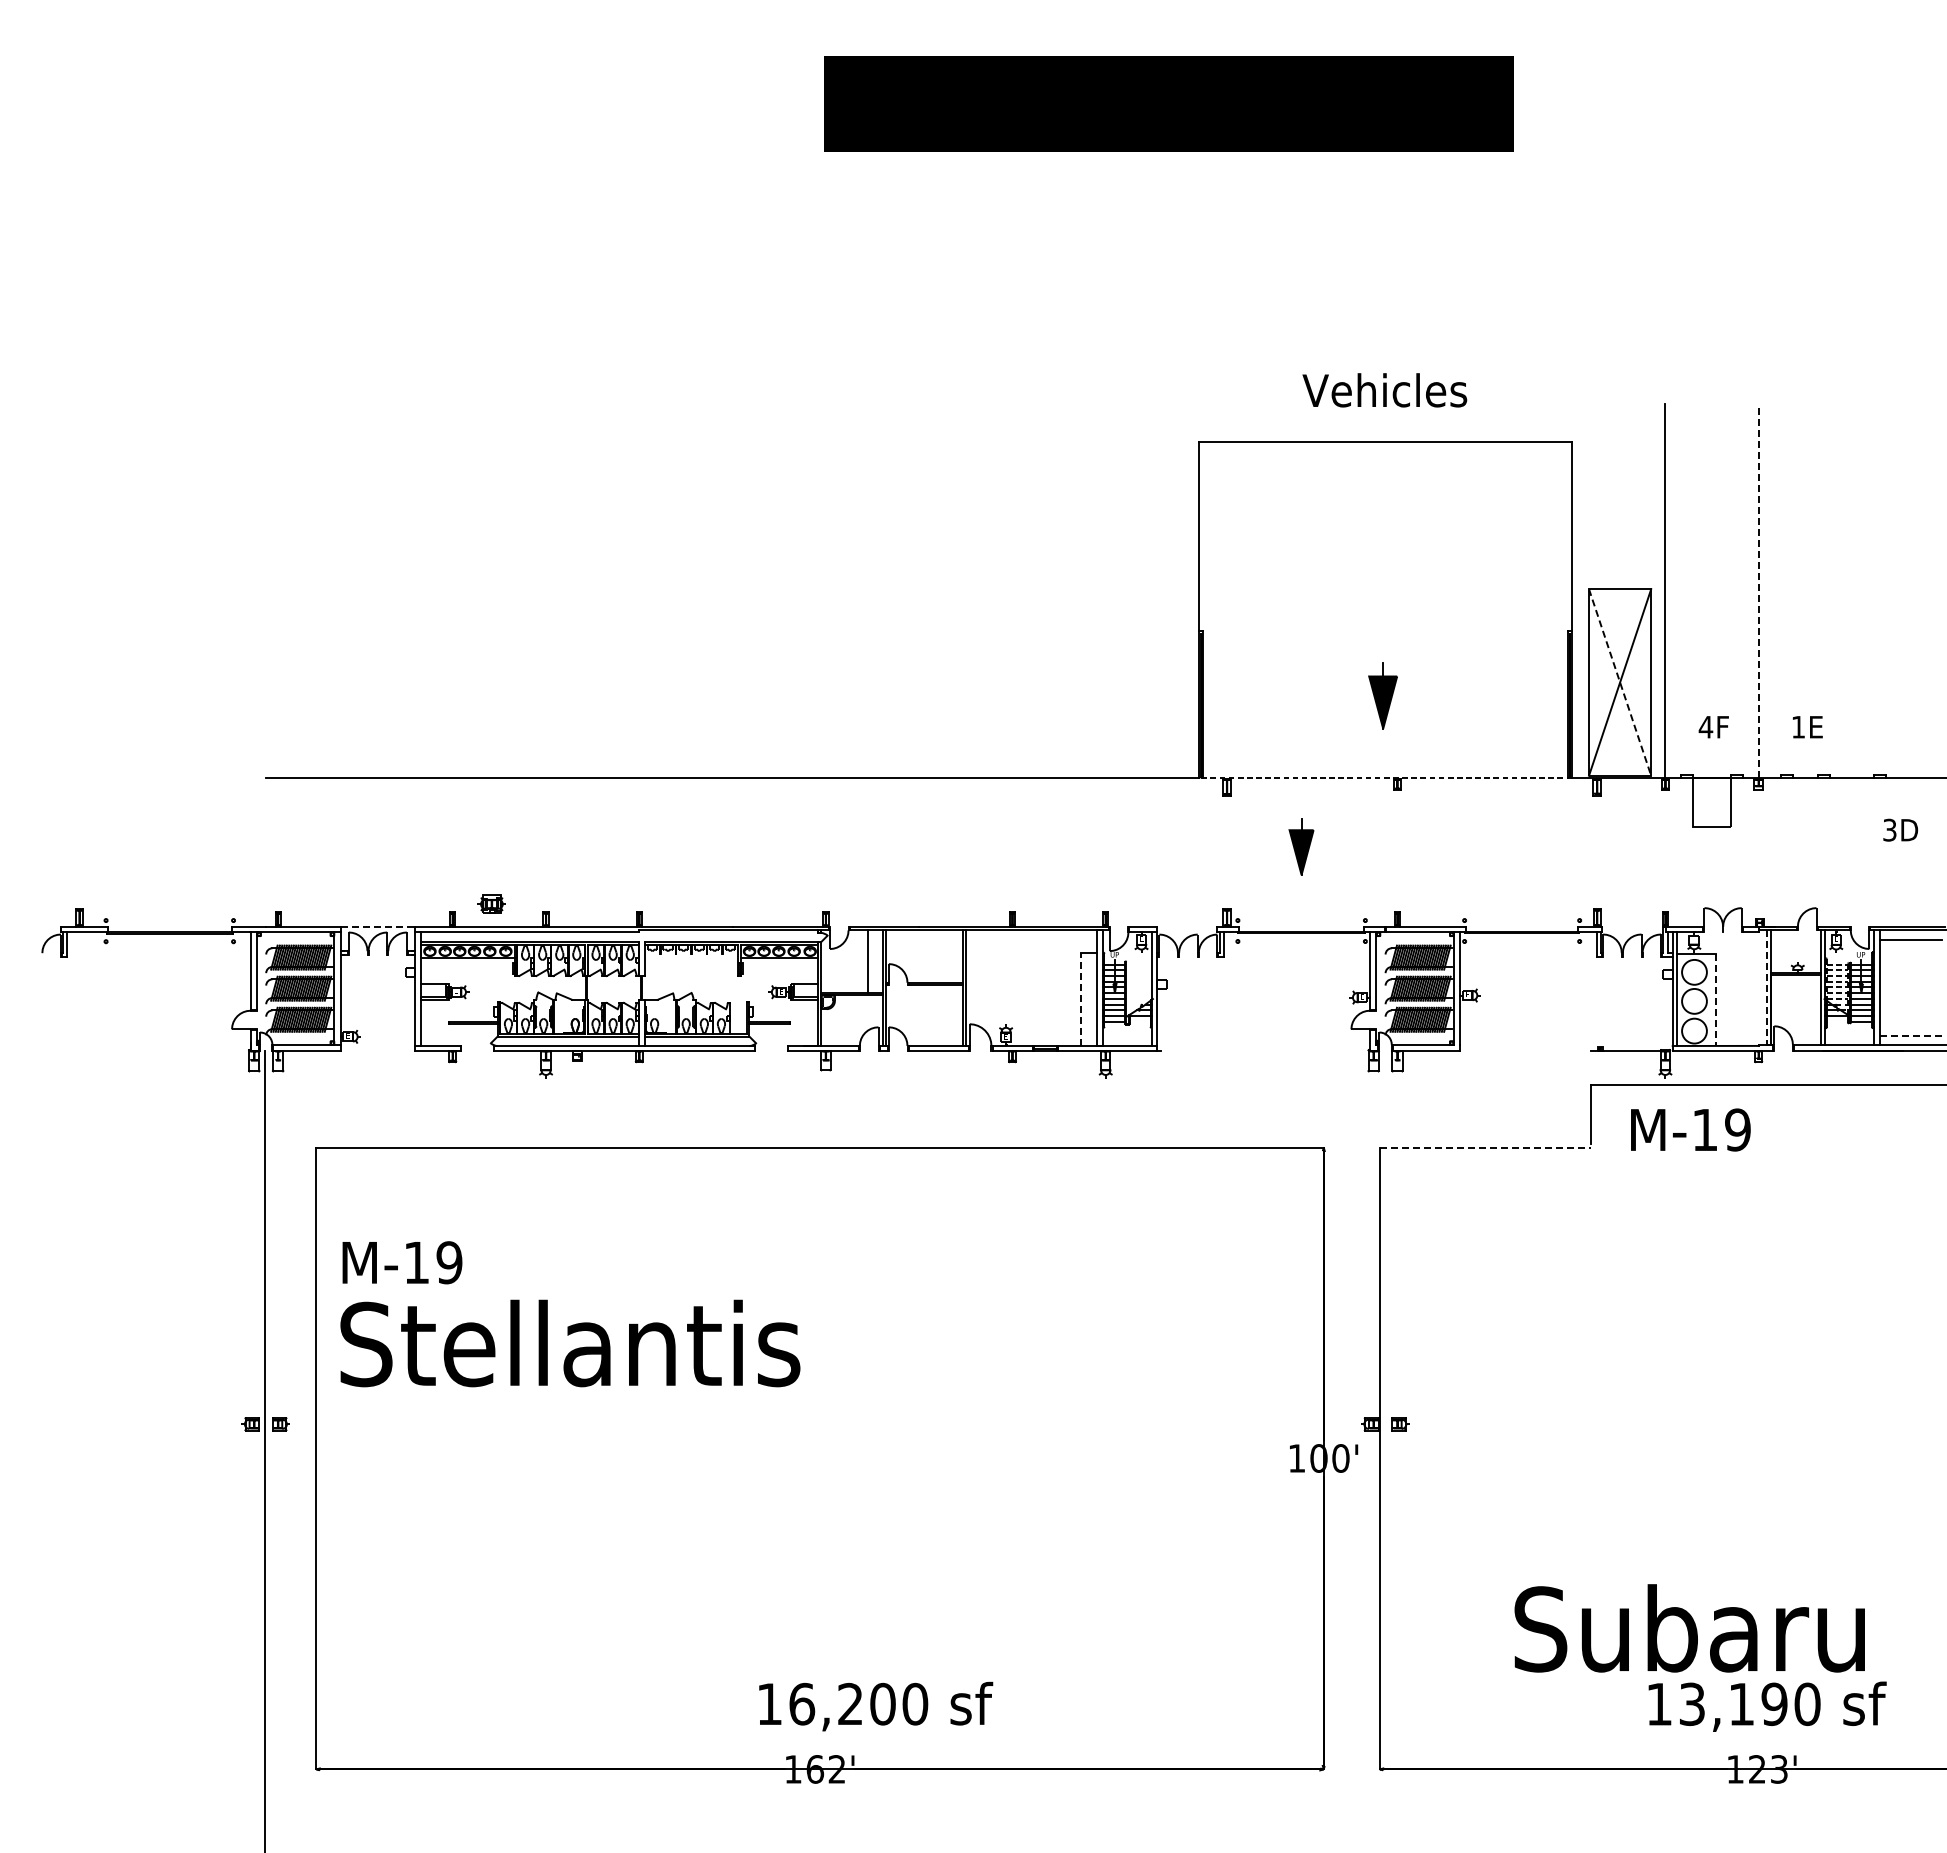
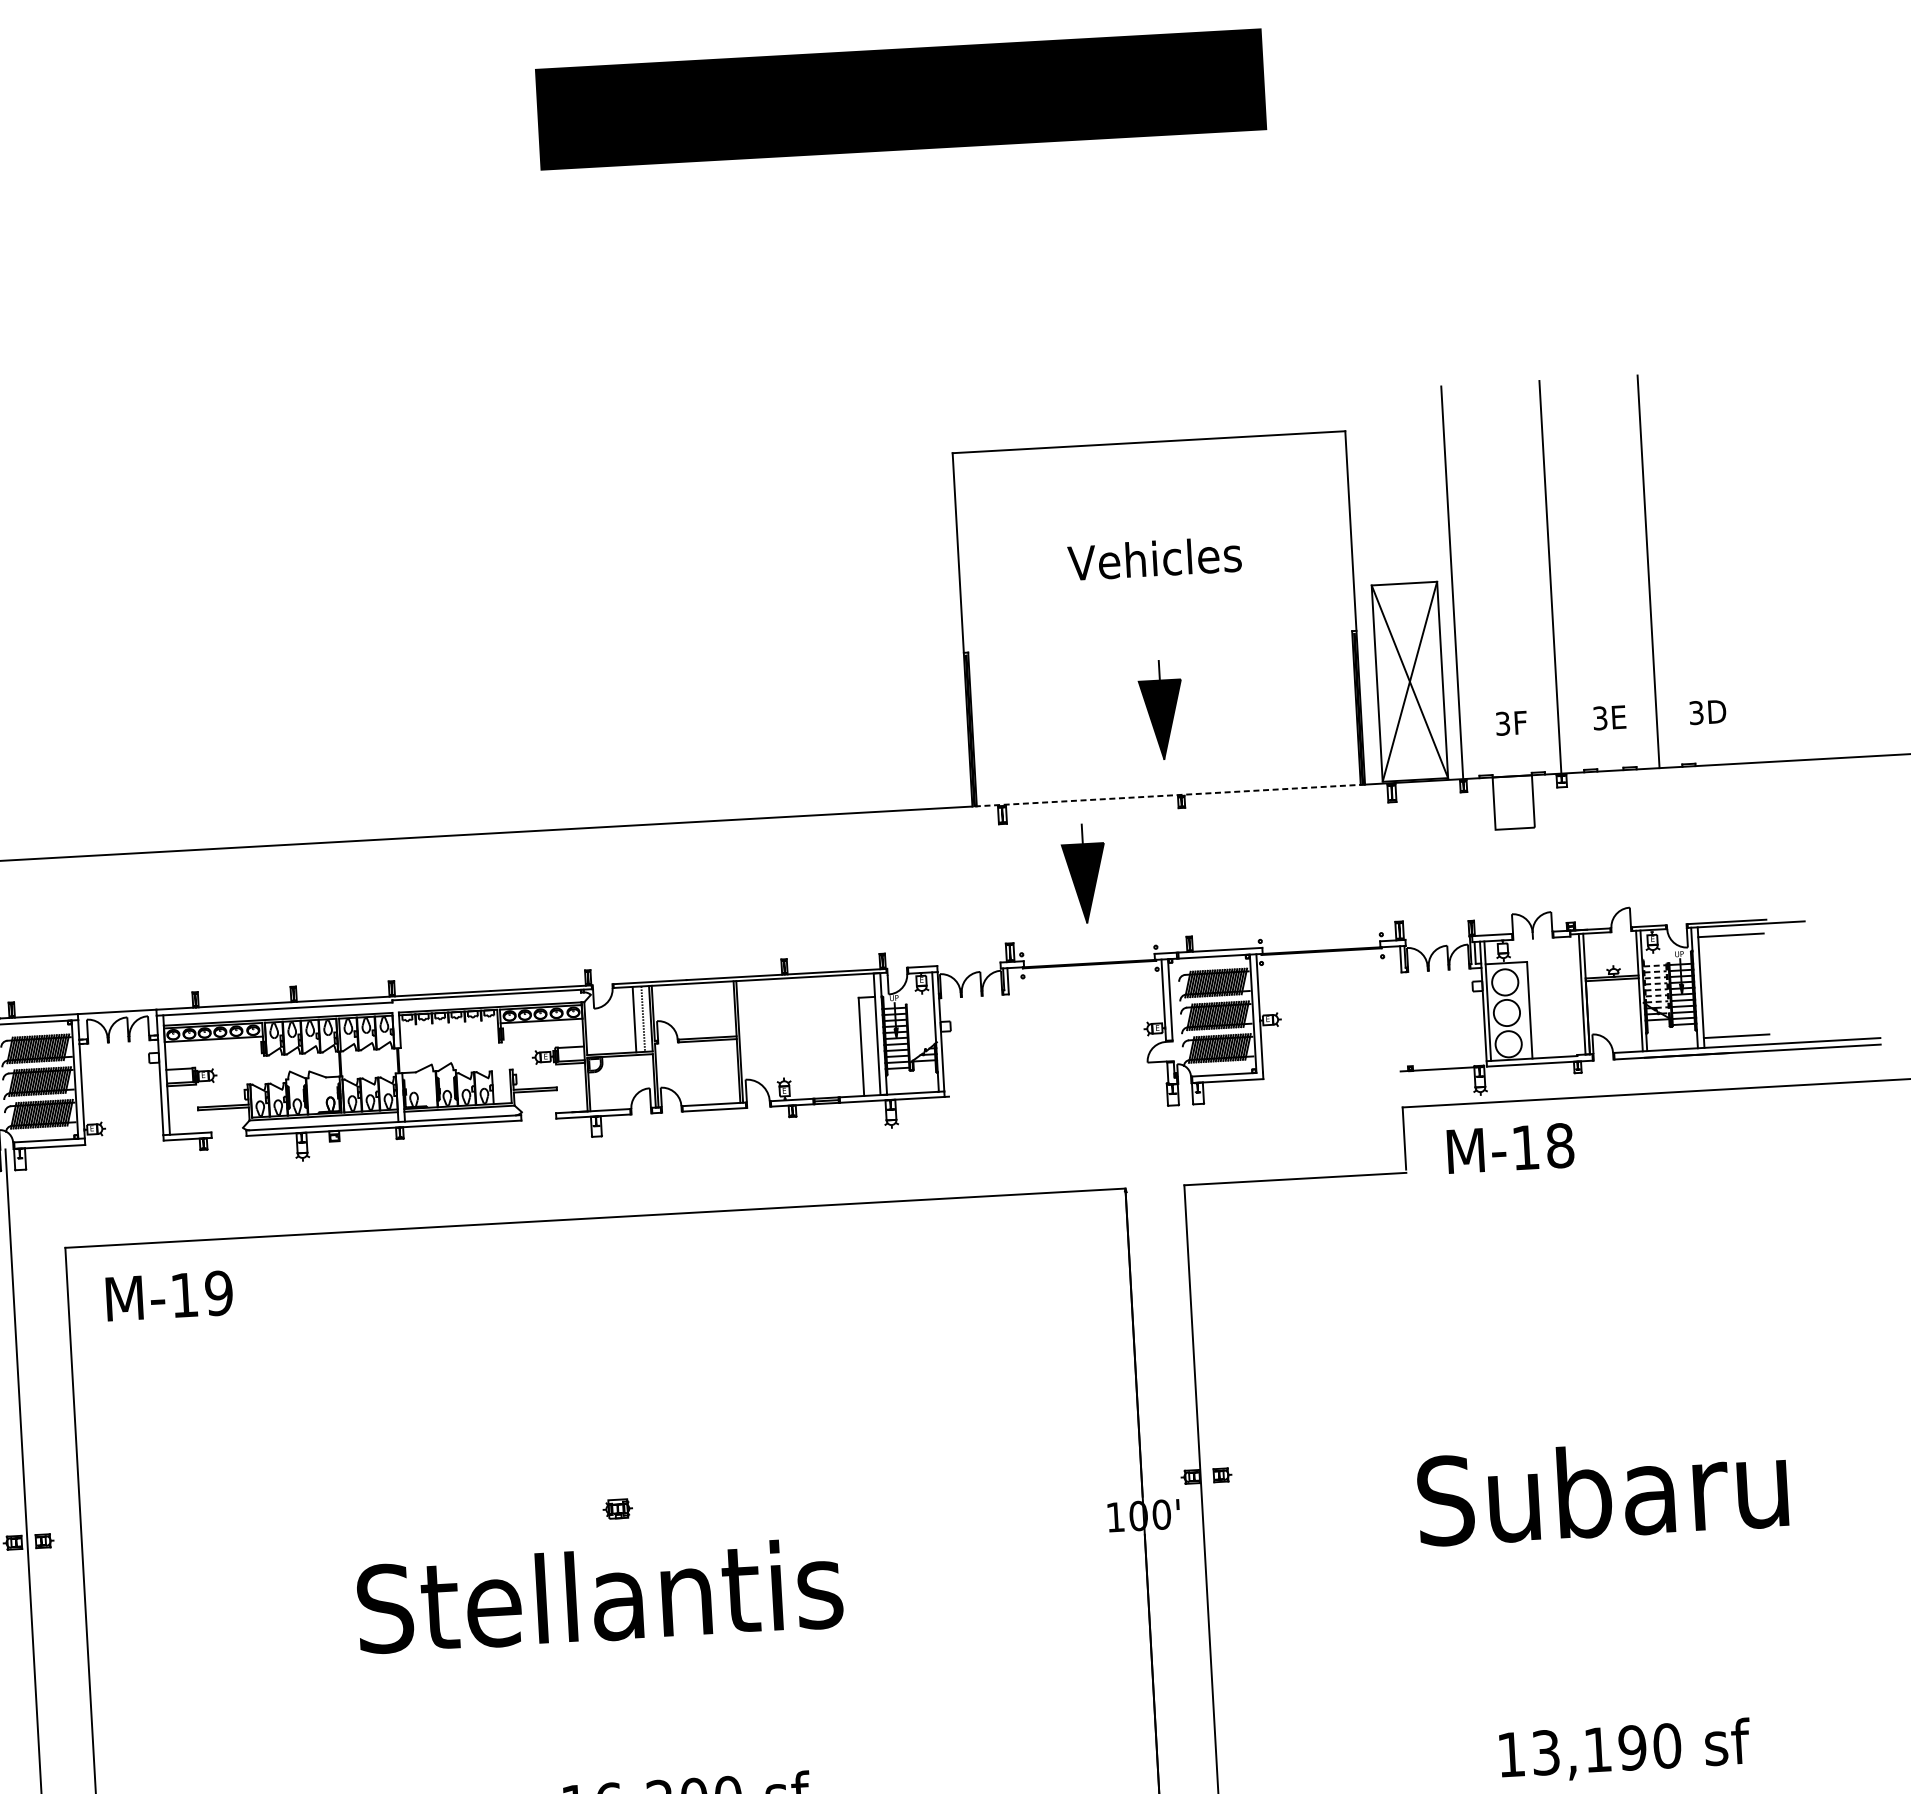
text: (1384, 390) -> (1154, 558), moved
line: (1758, 590) -> (1550, 576), dashed -> solid
line: (1852, 590) -> (1649, 571), added
line: (1620, 682) -> (1410, 681), dashed -> solid
part: (1382, 695) -> (1160, 709), size x1.43
text: (1705, 726) -> (1502, 723), 4F -> 3F
text: (1798, 726) -> (1600, 717), 1E -> 3E
text: (1900, 829) -> (1707, 711), moved
part: (1301, 846) -> (1084, 873), size x1.67
part: (491, 903) -> (617, 1508), moved
line: (378, 926) -> (117, 1011), dashed -> solid
line: (875, 961) -> (642, 1019), added
line: (1766, 988) -> (1581, 995), dashed -> solid
line: (1081, 999) -> (861, 1047), dashed -> solid
line: (1716, 1000) -> (1530, 1010), dashed -> solid
line: (1910, 1035) -> (1736, 1036), dashed -> solid
text: (1737, 1129) -> (1559, 1145), M-19 -> M-18
line: (1485, 1147) -> (1295, 1179), dashed -> solid
text: (402, 1262) -> (169, 1295), moved
text: (570, 1343) -> (600, 1595), moved
text: (1689, 1628) -> (1602, 1491), moved

